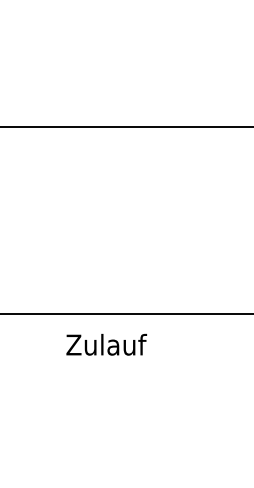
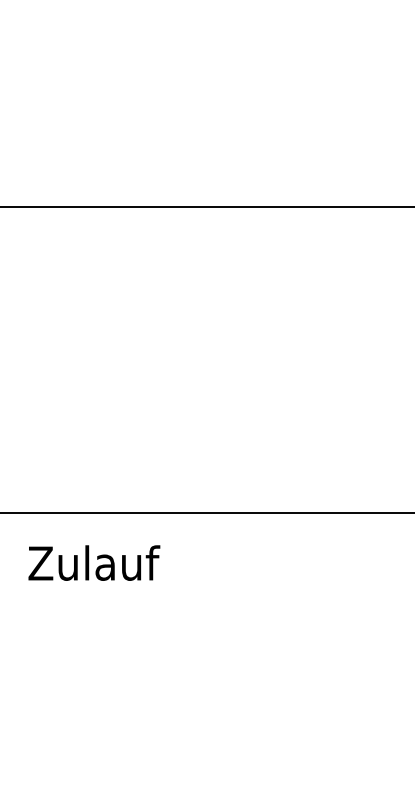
text: (106, 344) -> (94, 562), moved

